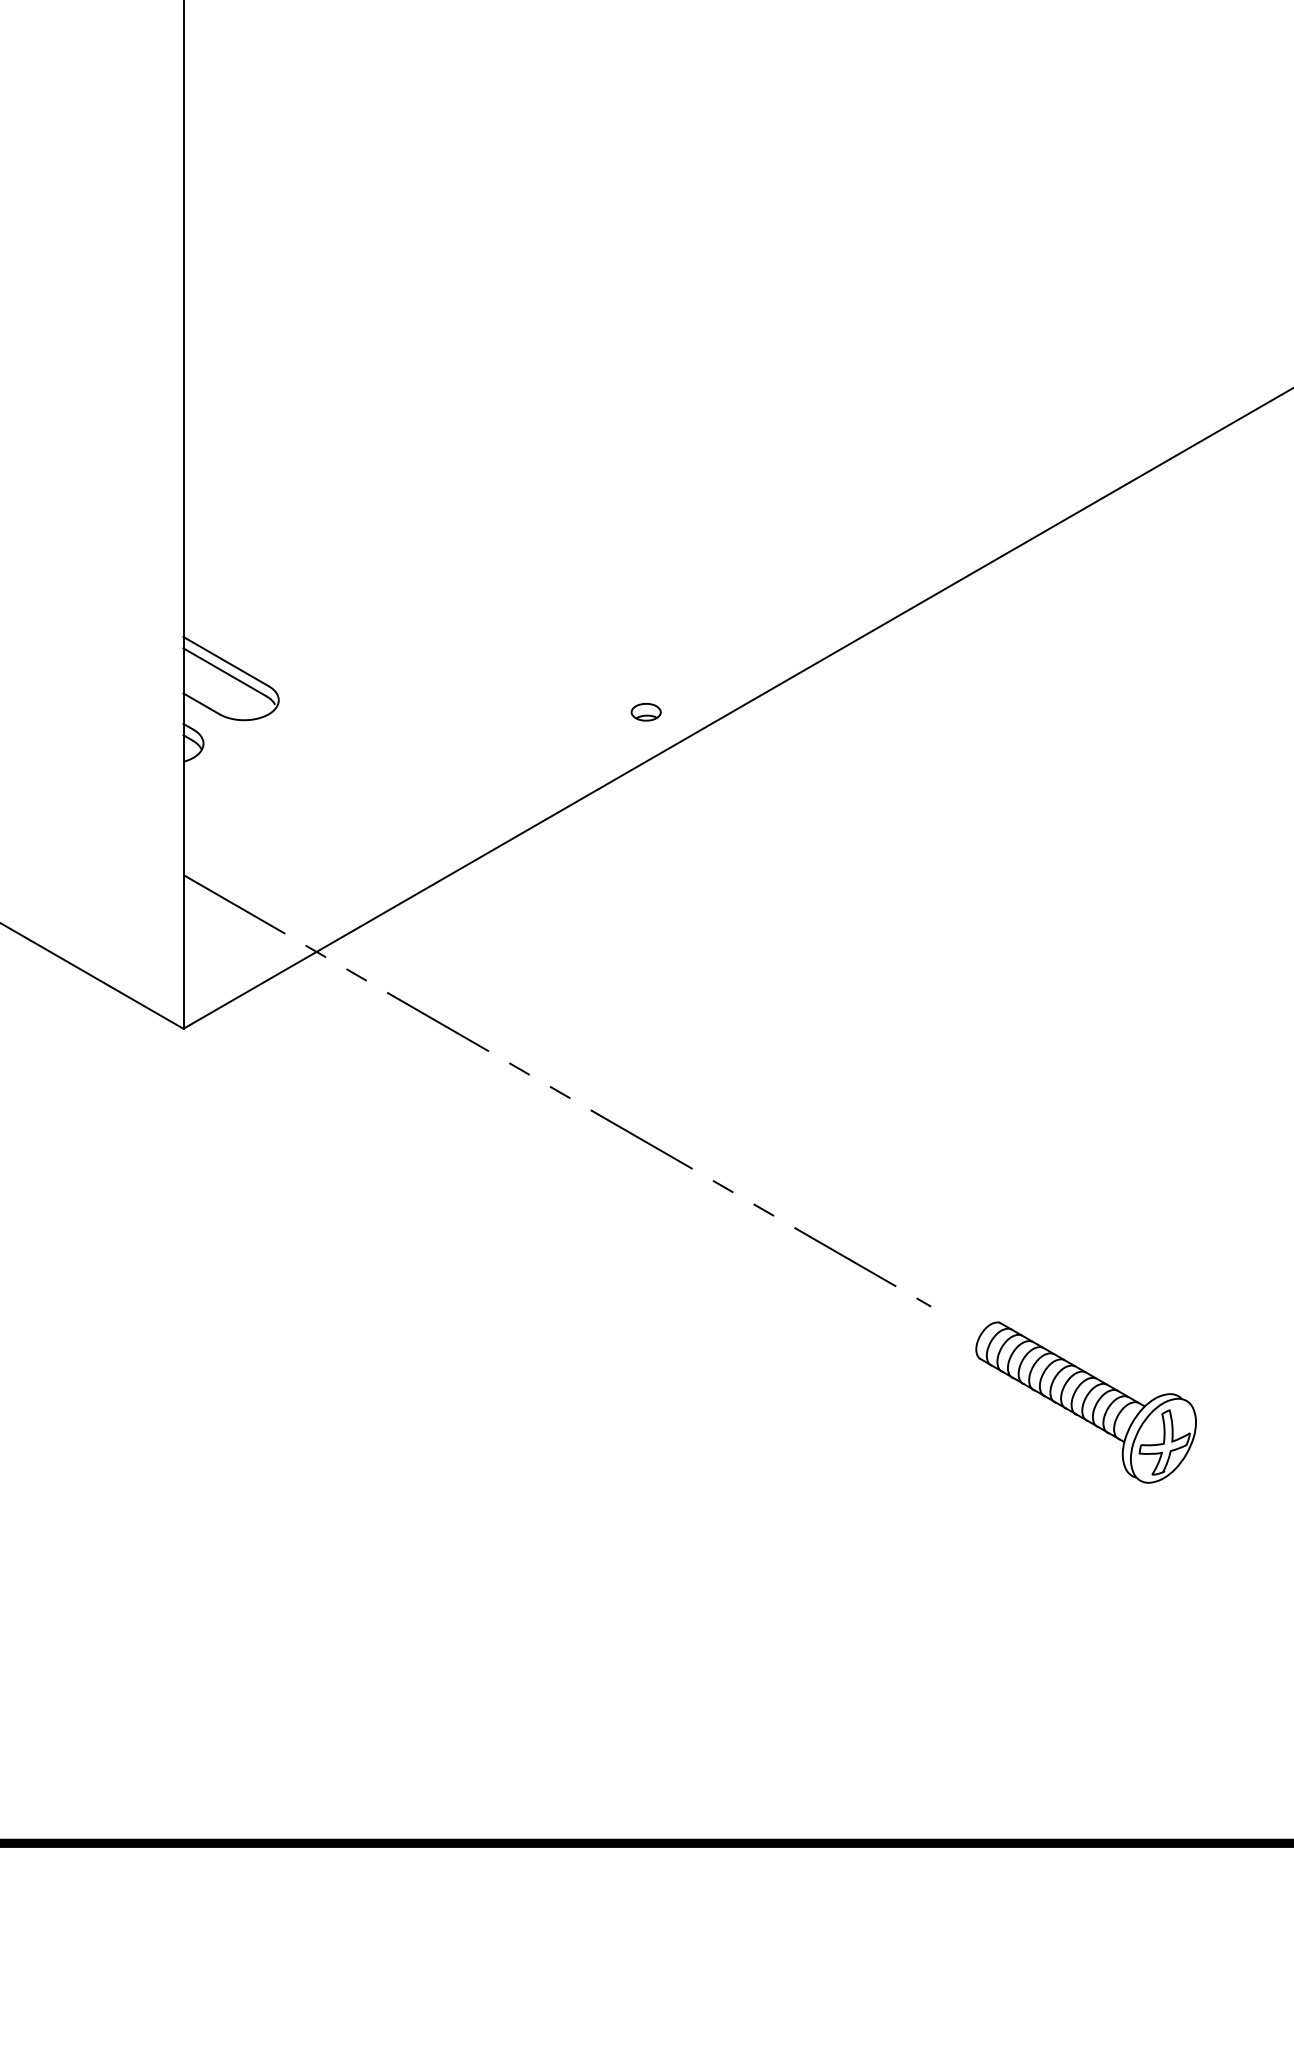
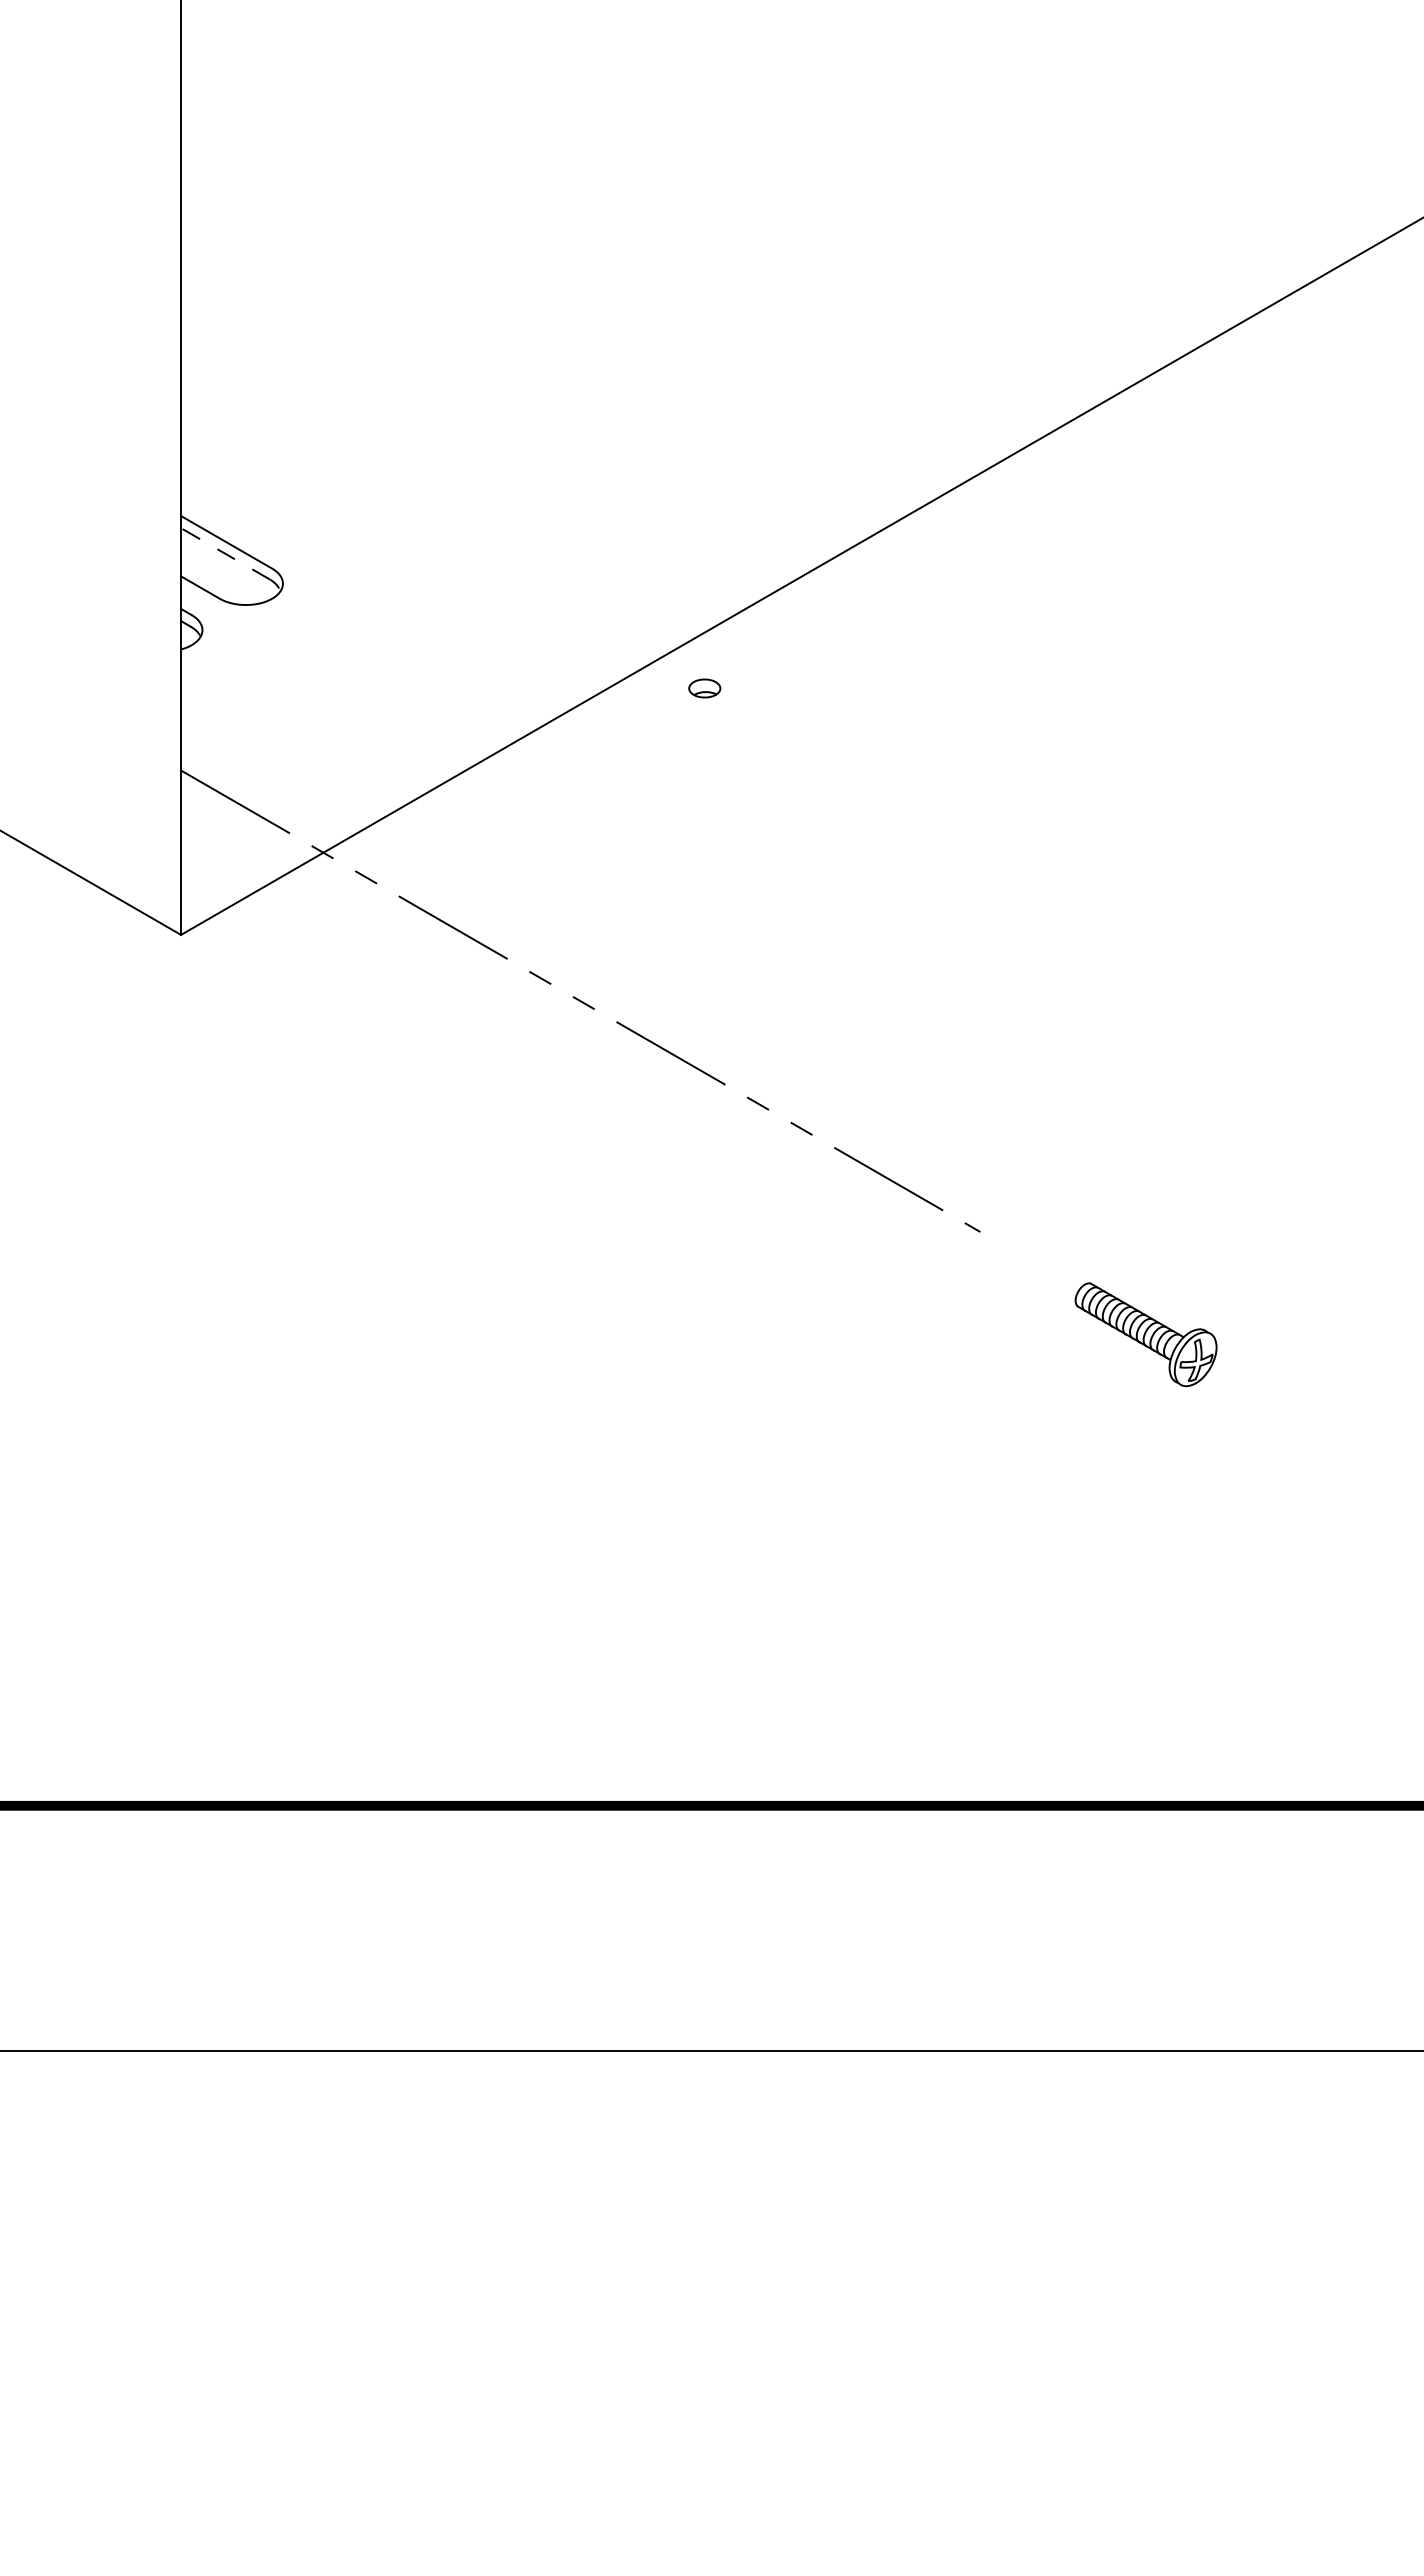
line: (224, 672) -> (224, 553), solid -> dashed
part: (645, 712) -> (704, 688), moved
part: (1085, 1402) -> (1145, 1334), size x0.6

